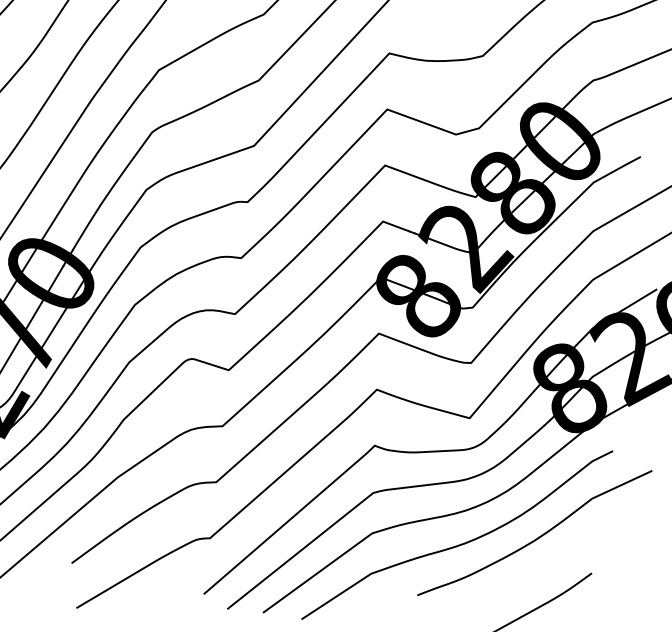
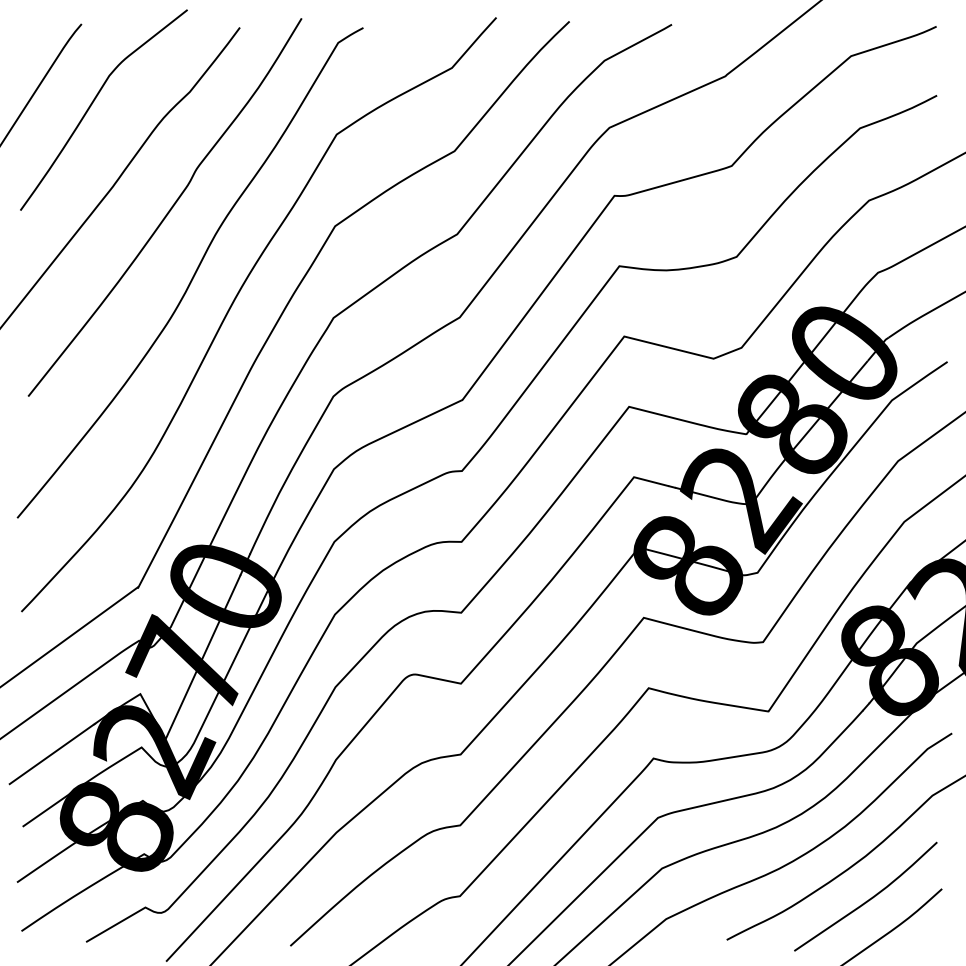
curve: (531, 575) -> (866, 900), added

